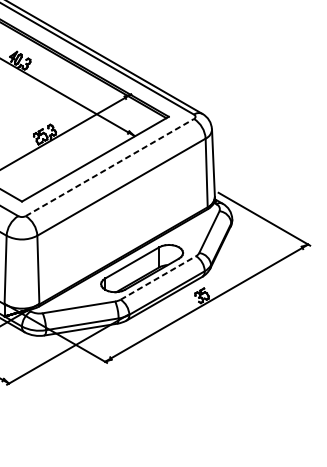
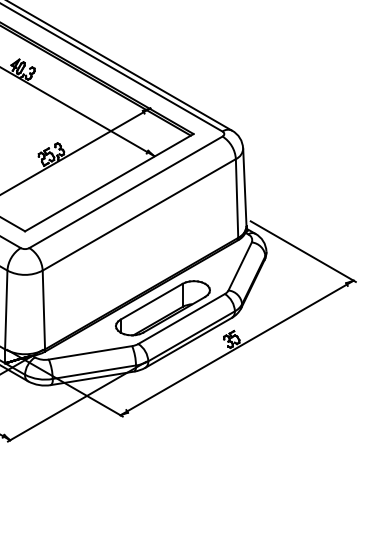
line: (109, 167) -> (125, 192), dashed -> solid
line: (158, 278) -> (181, 319), dashed -> solid

